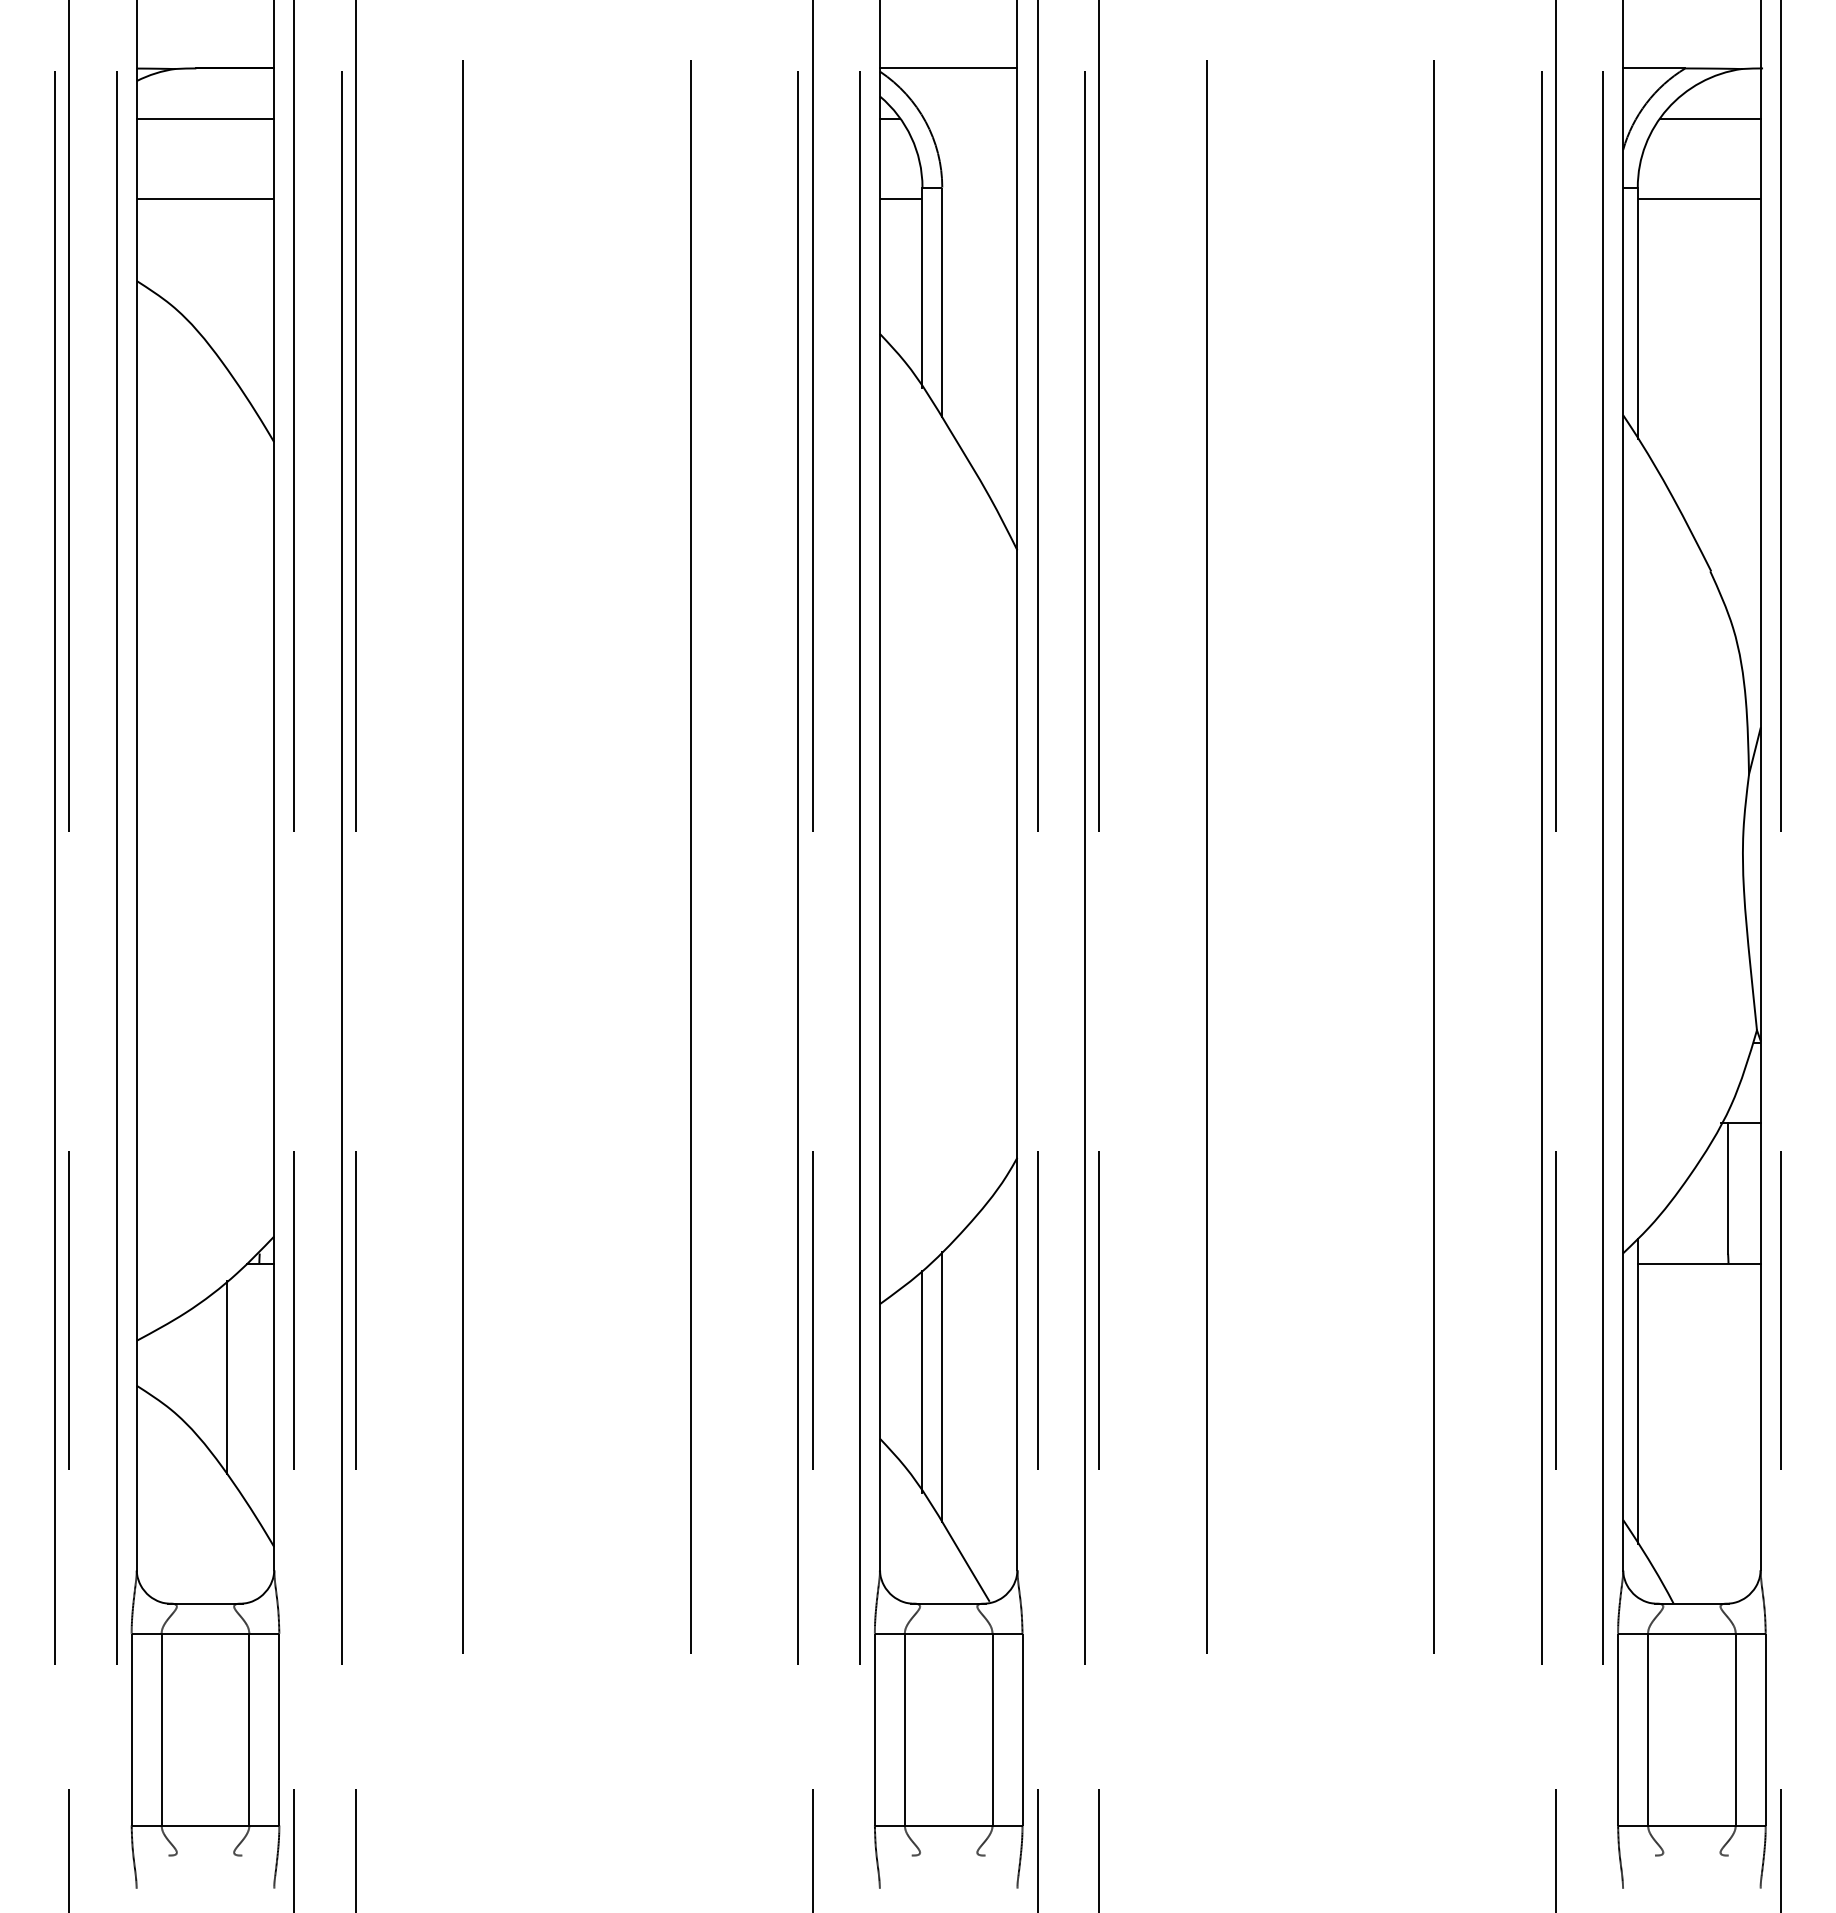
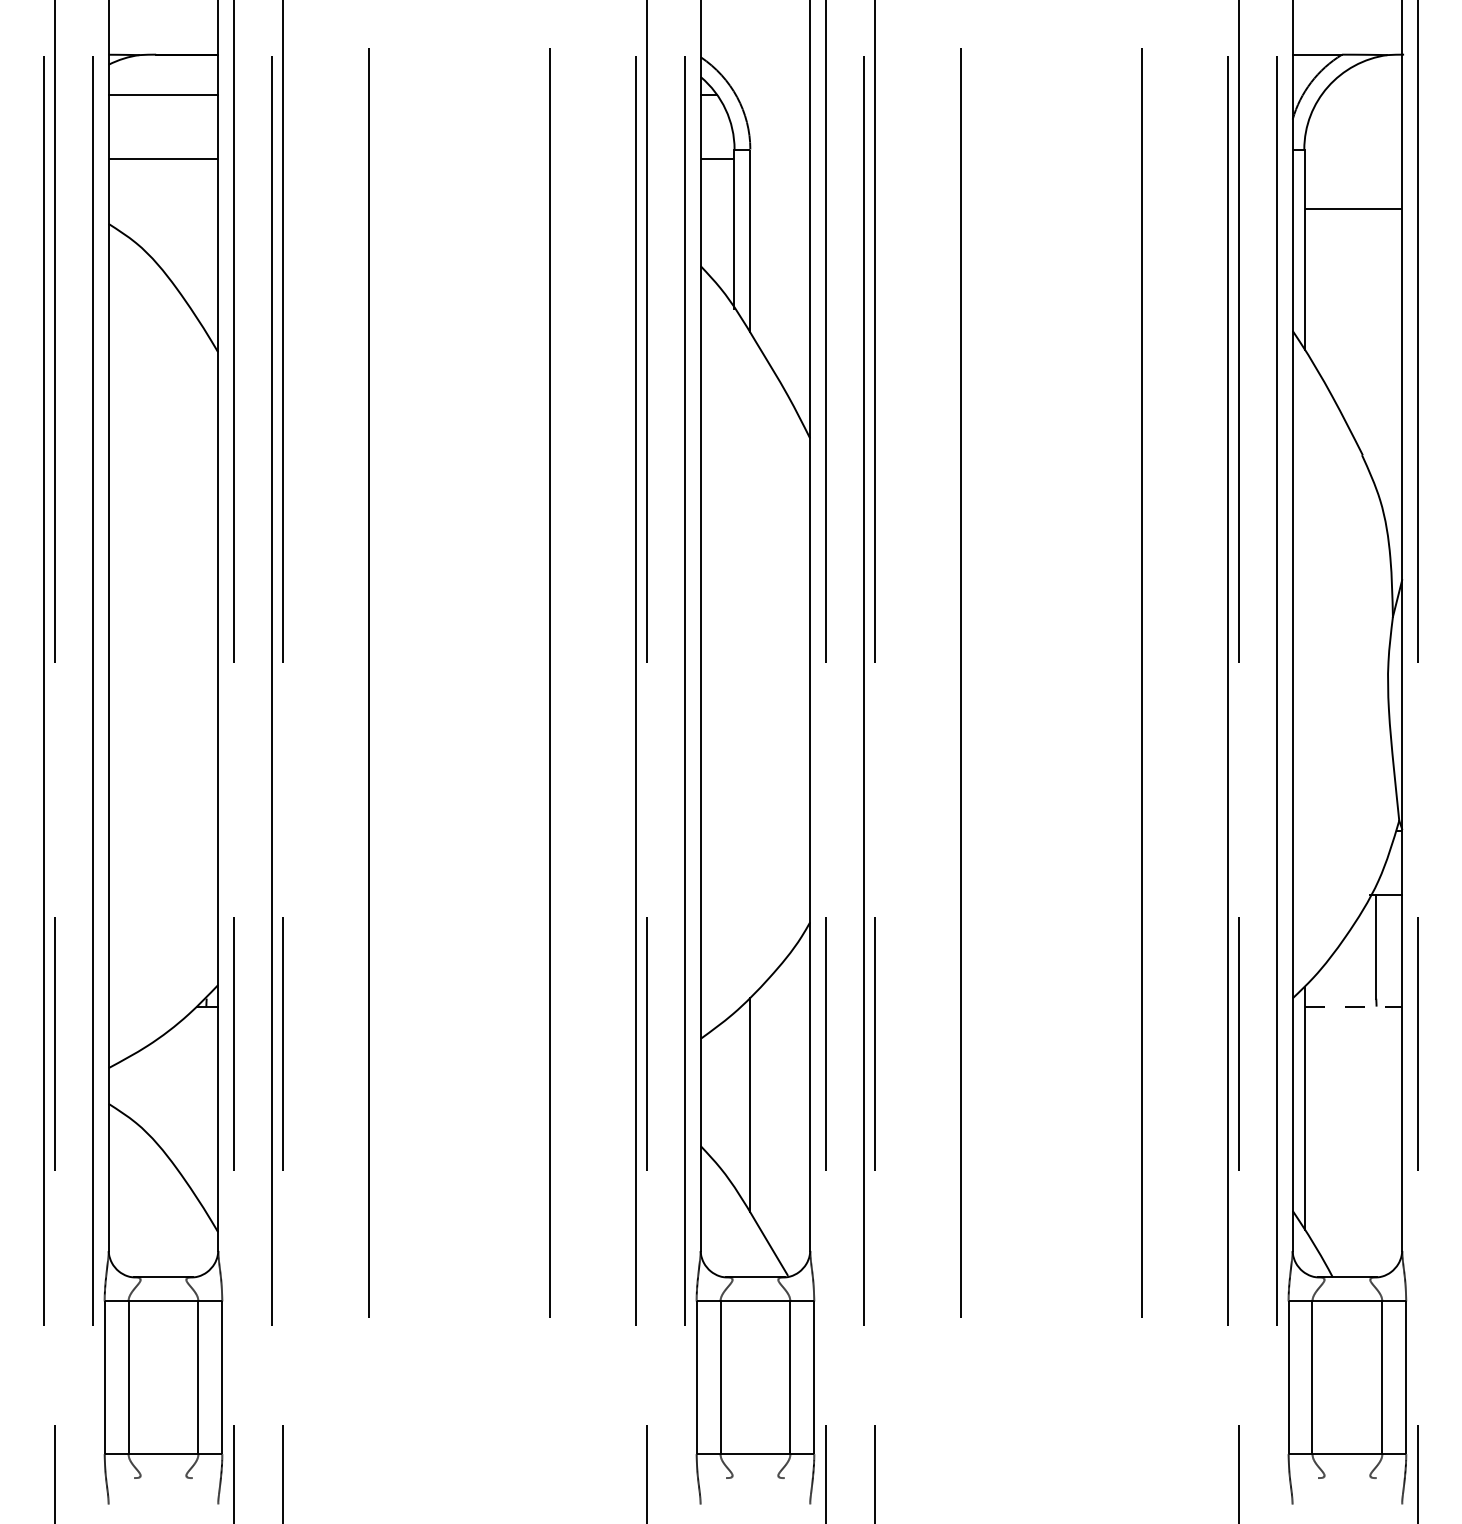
line: (948, 68) -> (755, 54), removed
line: (1709, 118) -> (1361, 94), removed
line: (1699, 199) -> (1353, 209), moved
line: (1699, 1263) -> (1353, 1006), solid -> dashed
line: (226, 1377) -> (180, 1097), removed
line: (922, 1381) -> (734, 1100), removed

